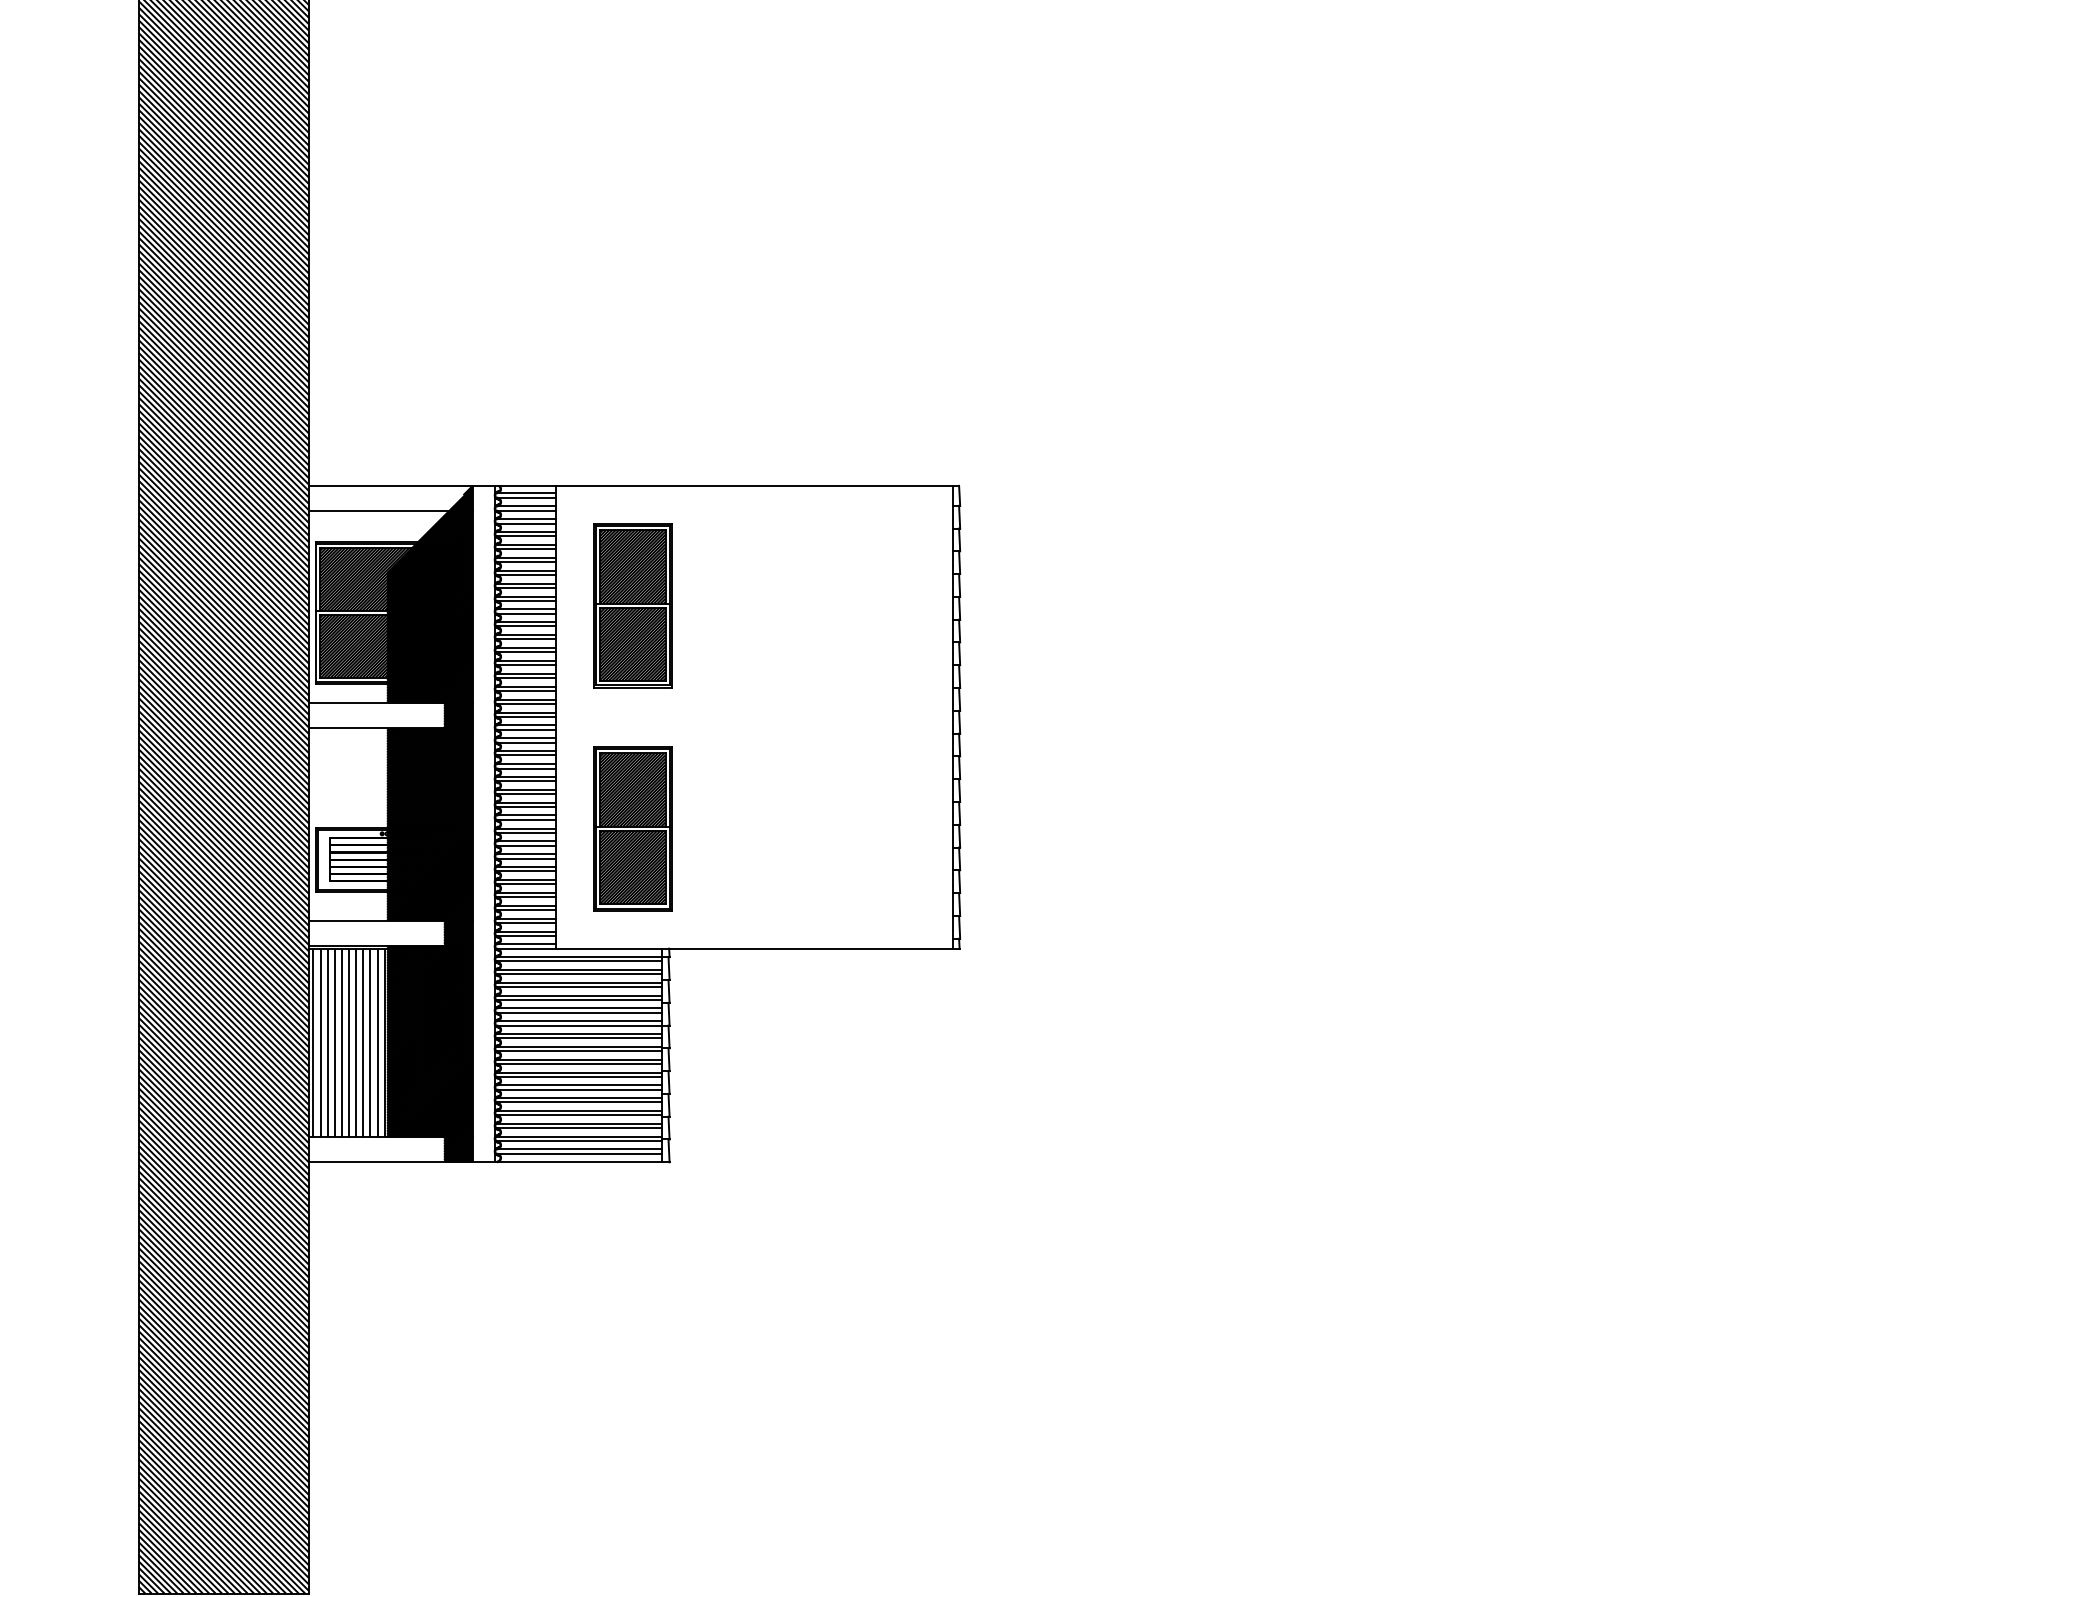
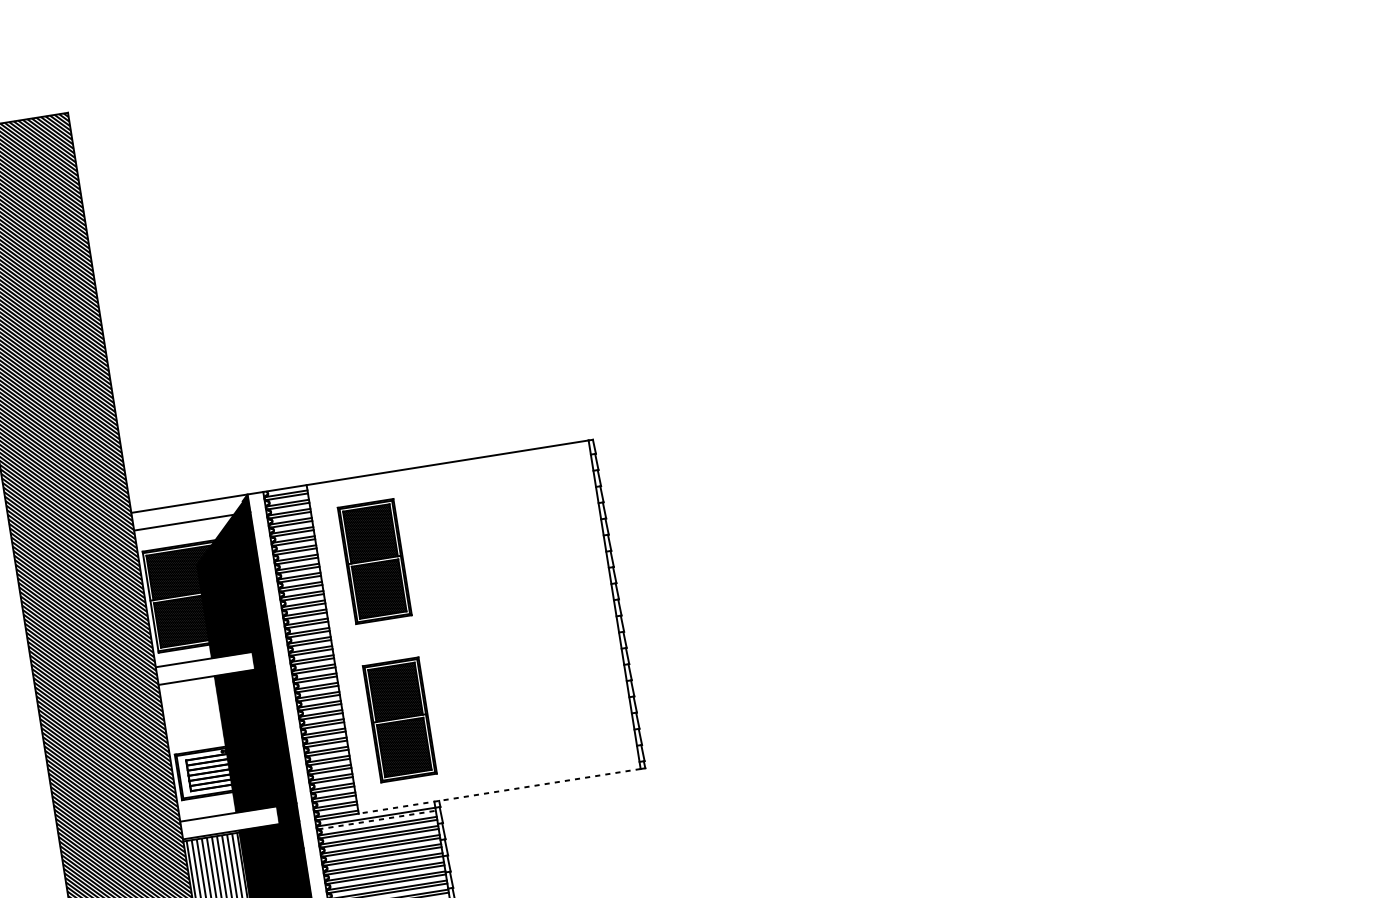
line: (754, 948) -> (499, 791), solid -> dashed
line: (579, 961) -> (376, 820), solid -> dashed

